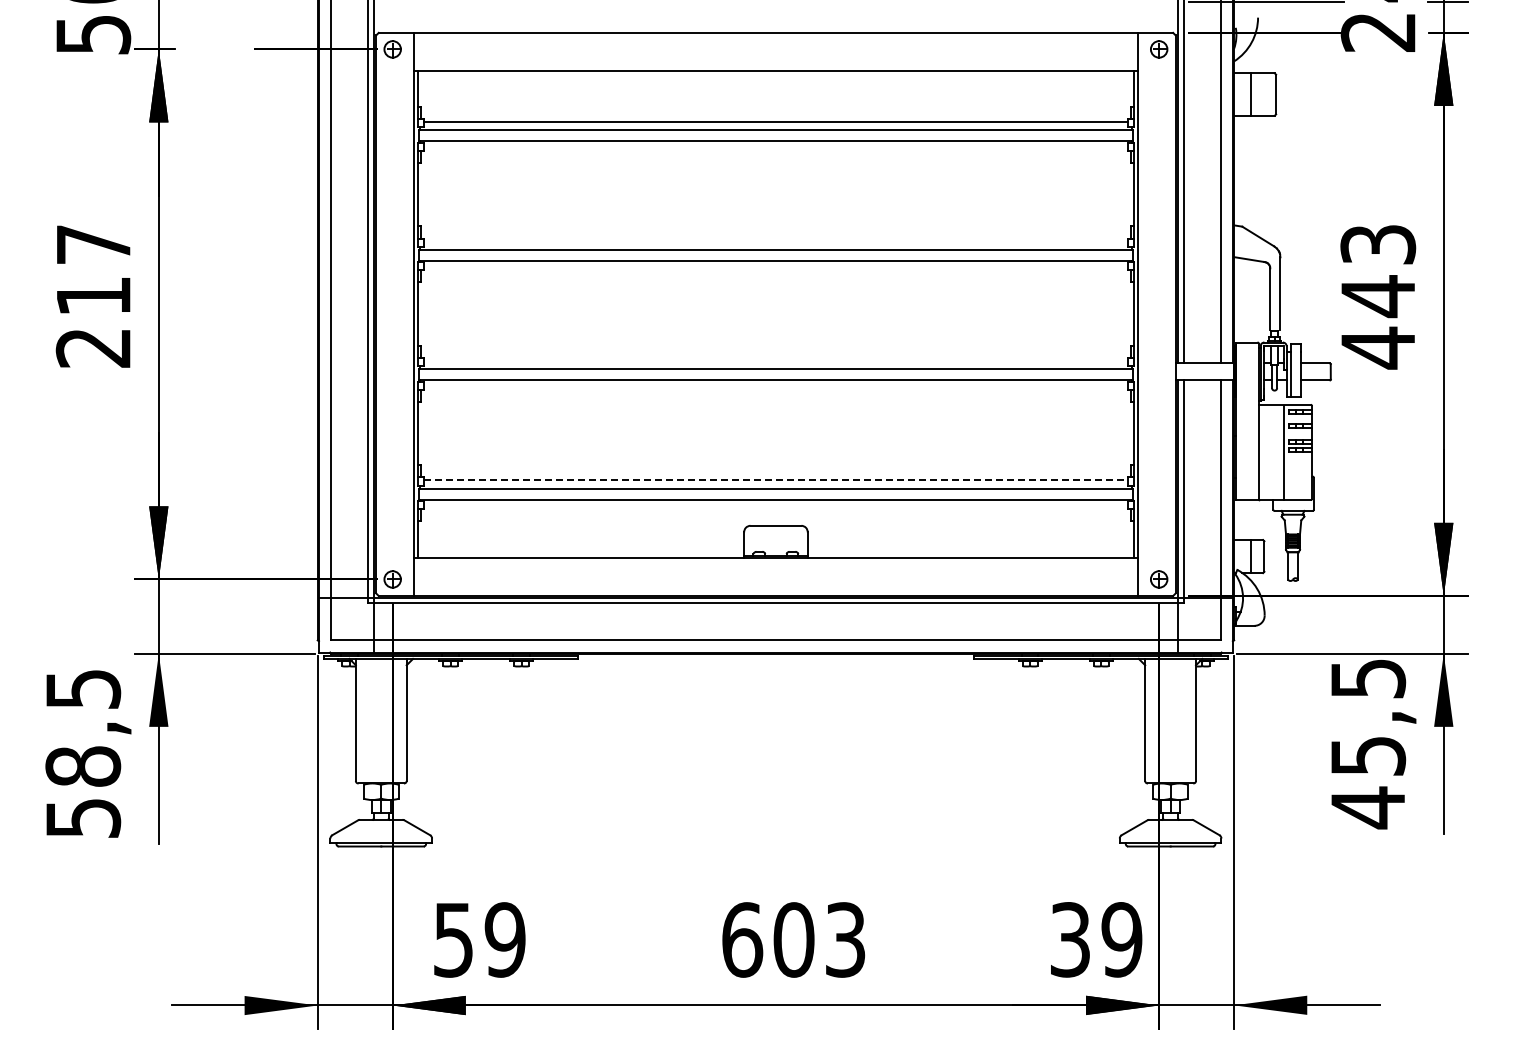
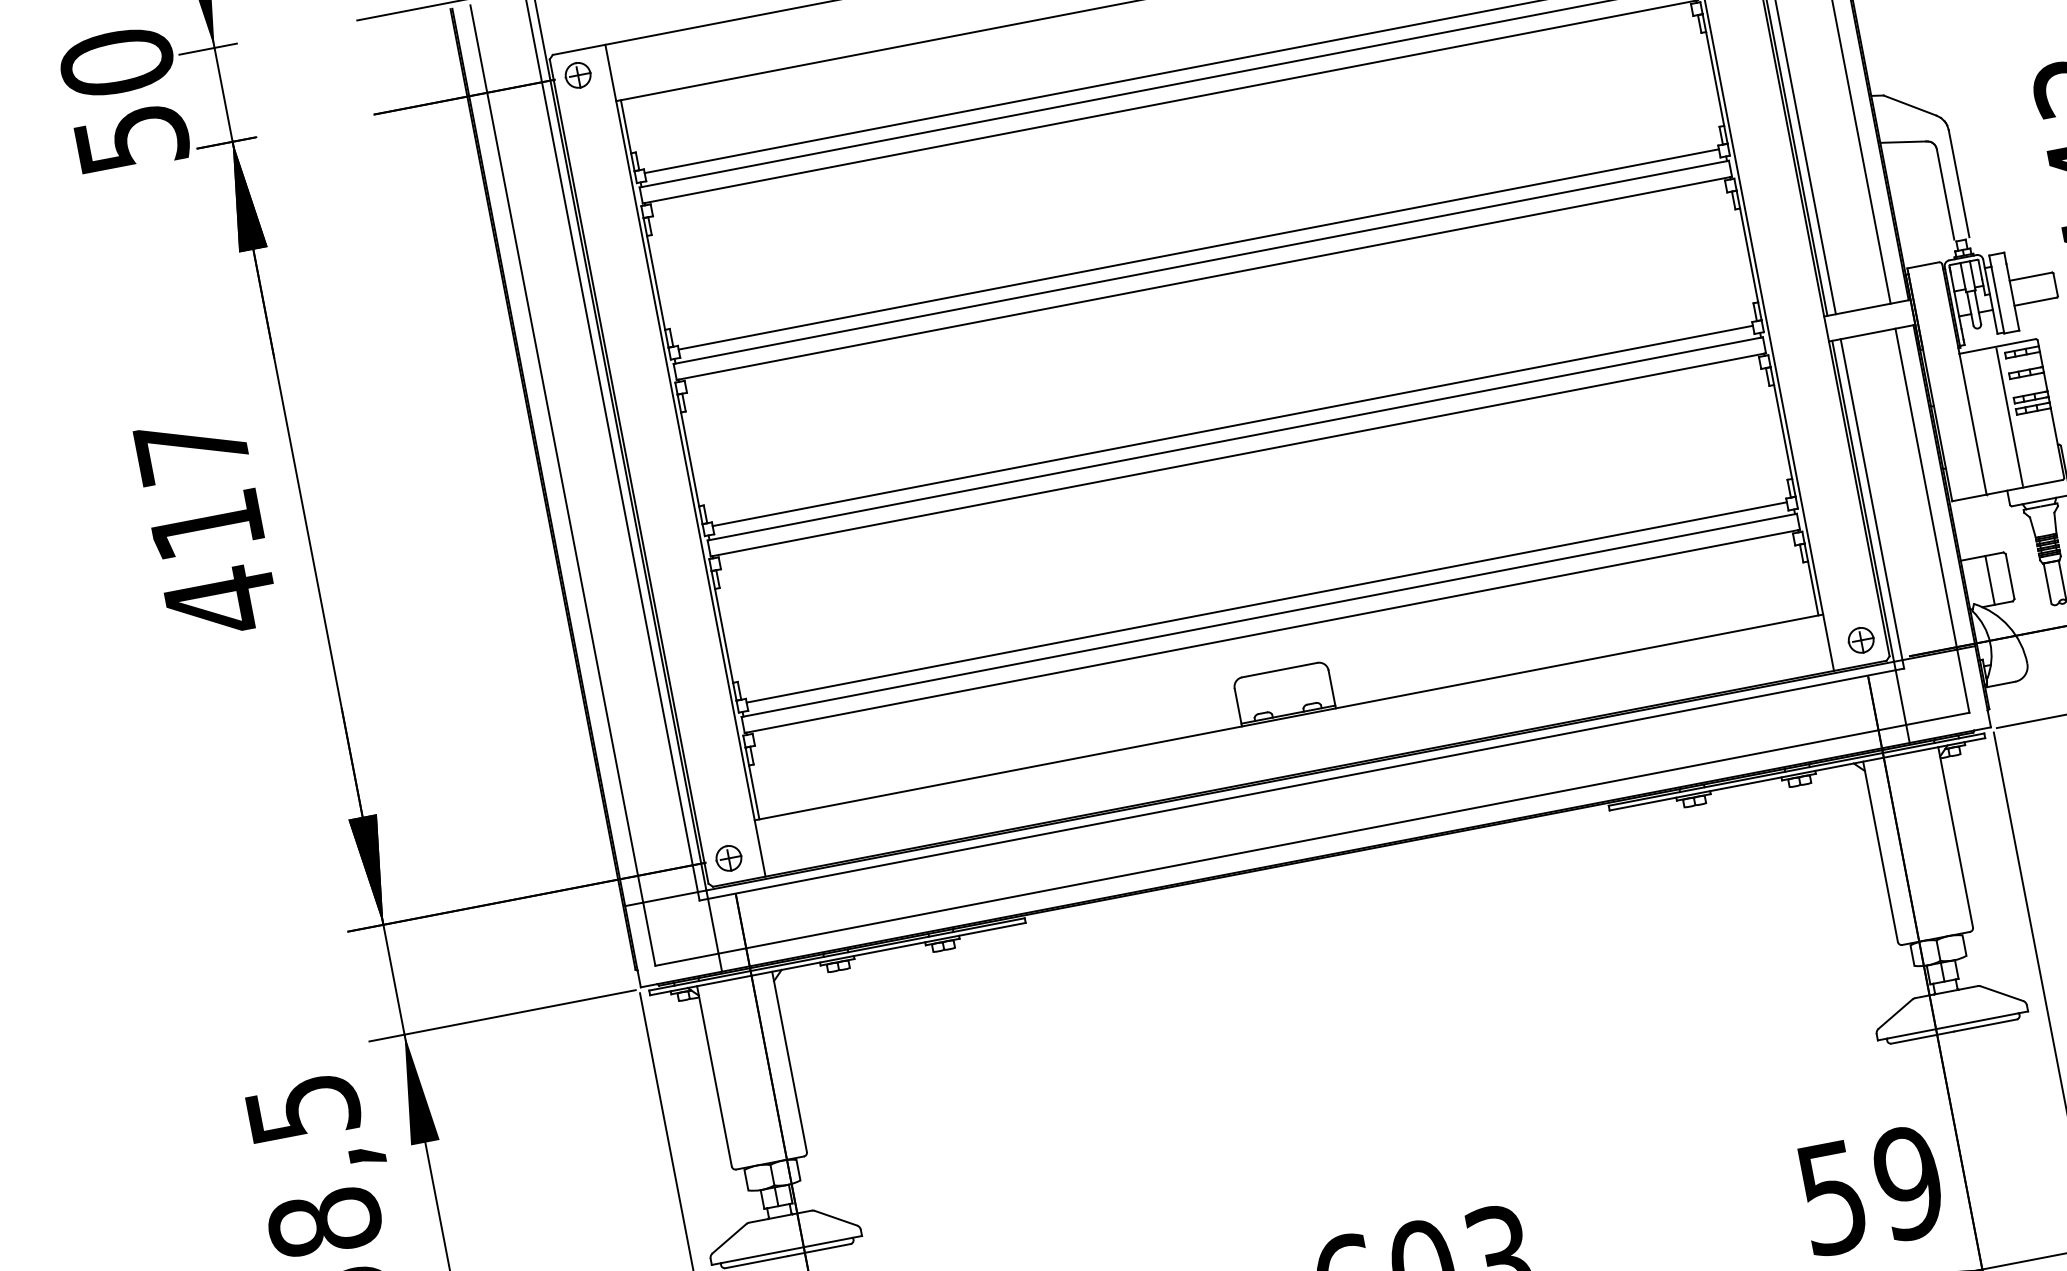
line: (775, 241) -> (1198, 250), added
text: (92, 347) -> (219, 601), 217 -> 417
line: (775, 360) -> (1232, 426), added
line: (776, 480) -> (1267, 602), dashed -> solid
text: (1070, 939) -> (1832, 1197), 39 -> 59

